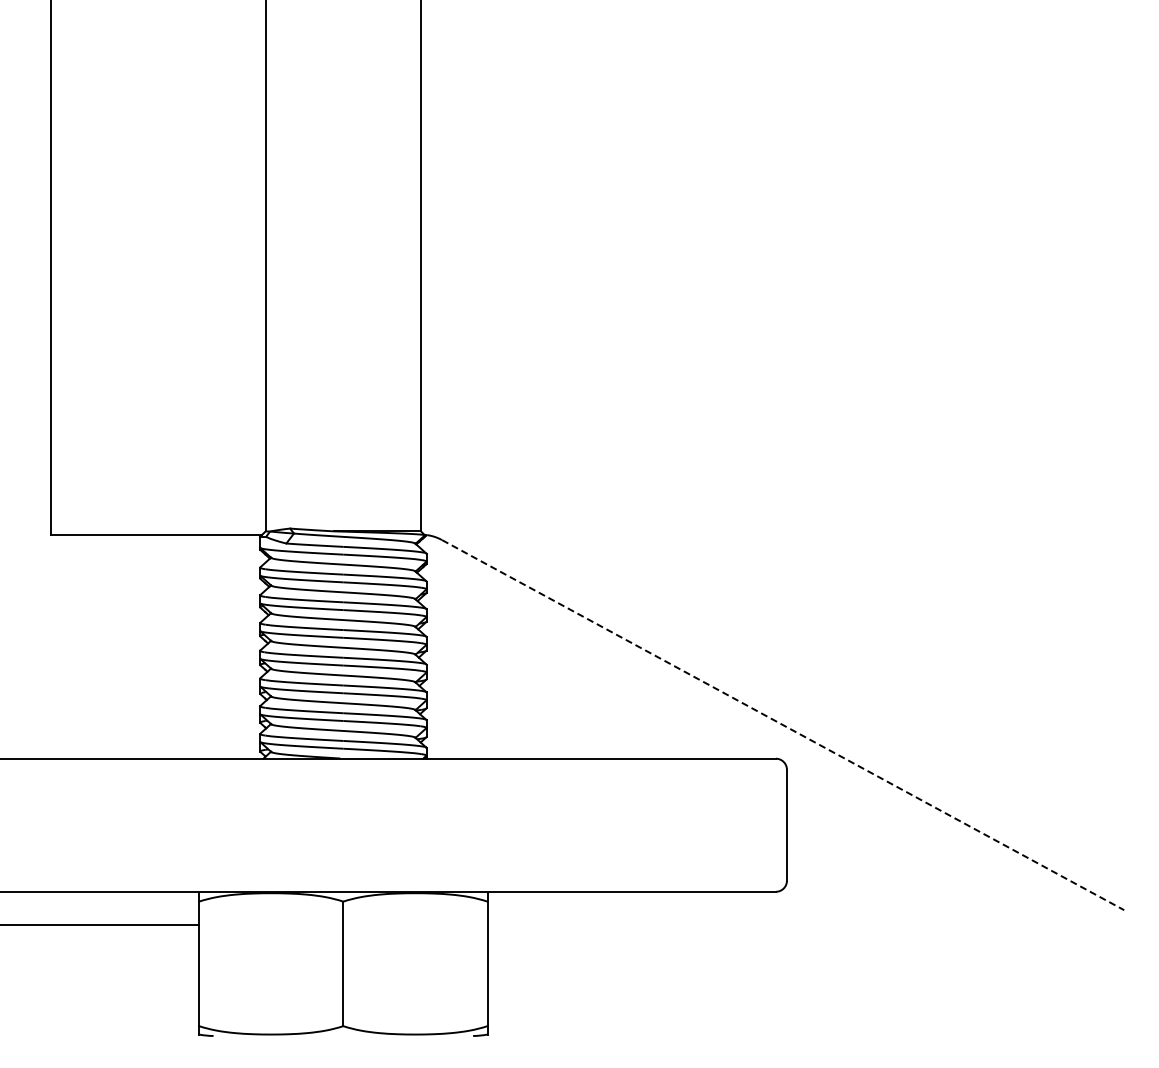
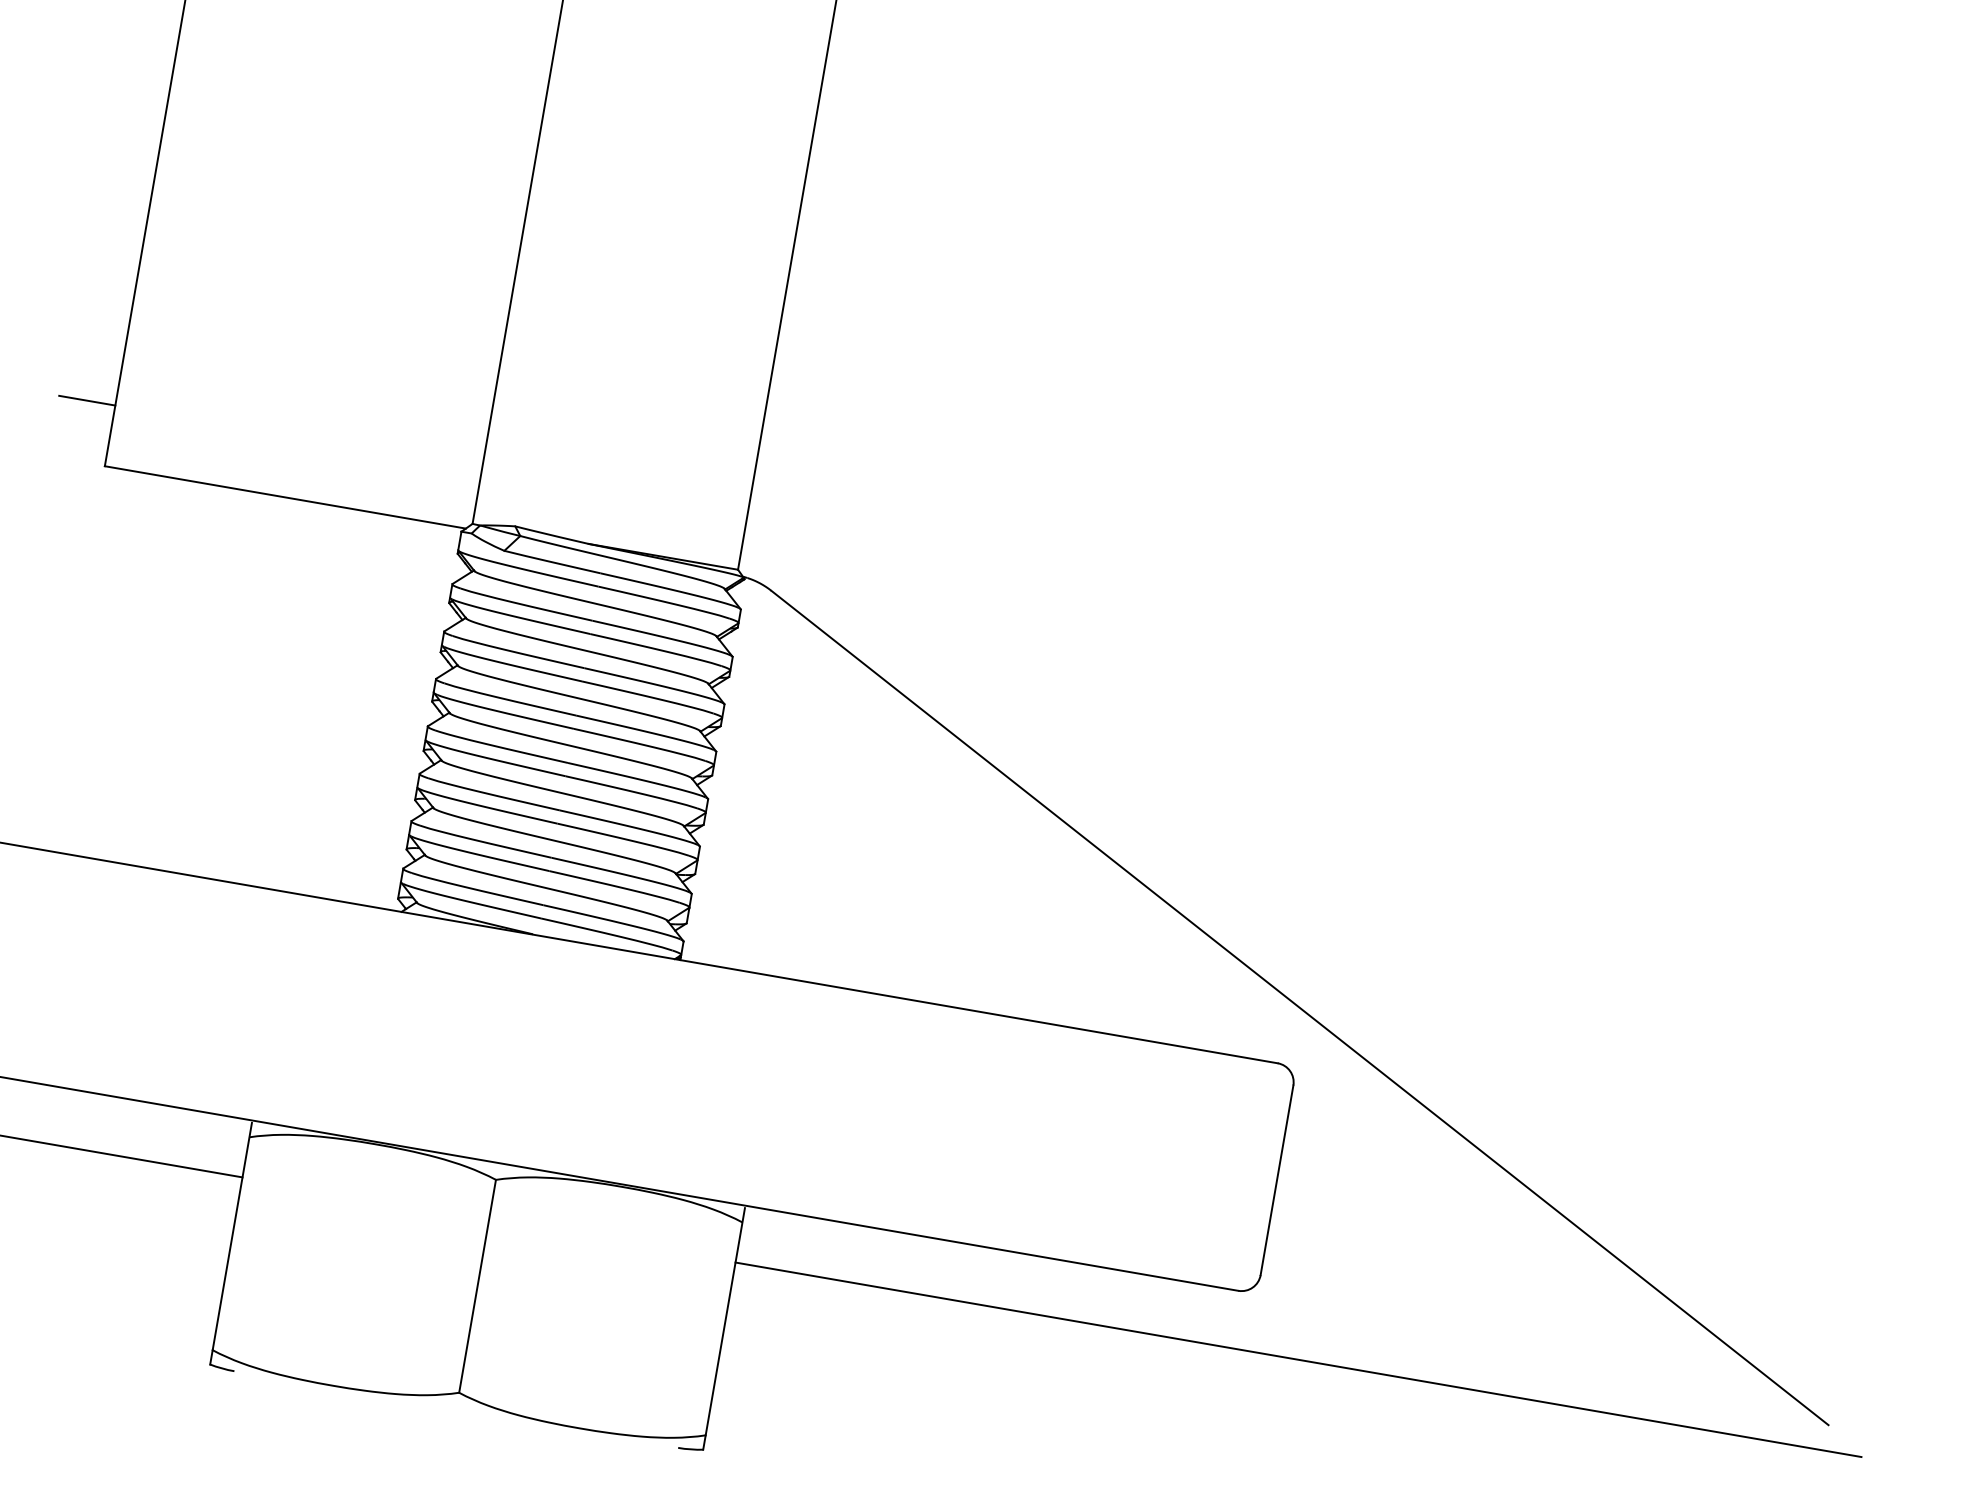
line: (34, 499) -> (86, 401), added
line: (783, 725) -> (1300, 1008), dashed -> solid
line: (816, 925) -> (1297, 1360), added

